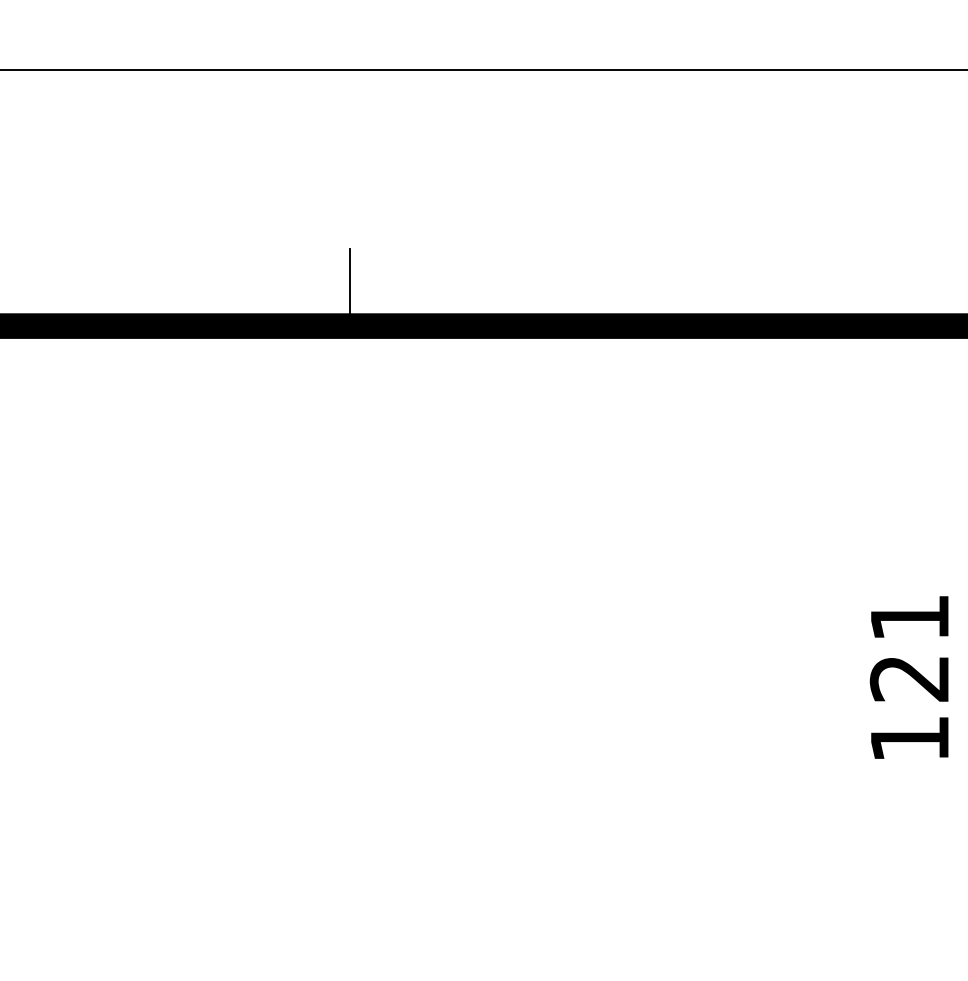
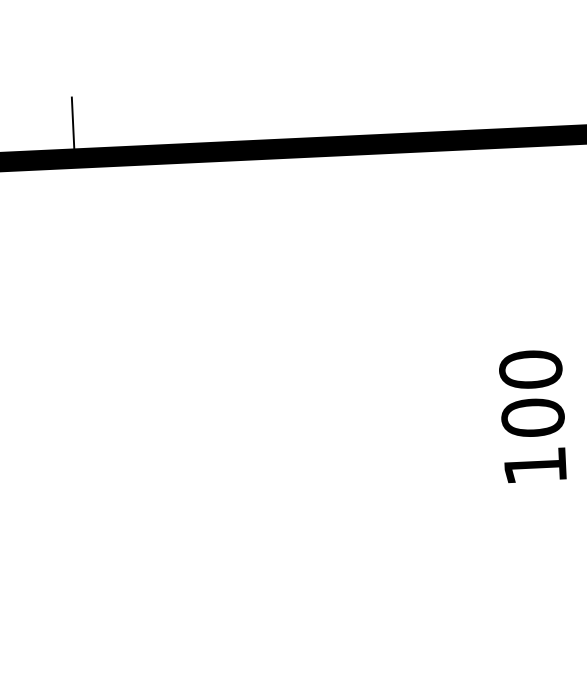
text: (909, 647) -> (531, 393), 121 -> 100

